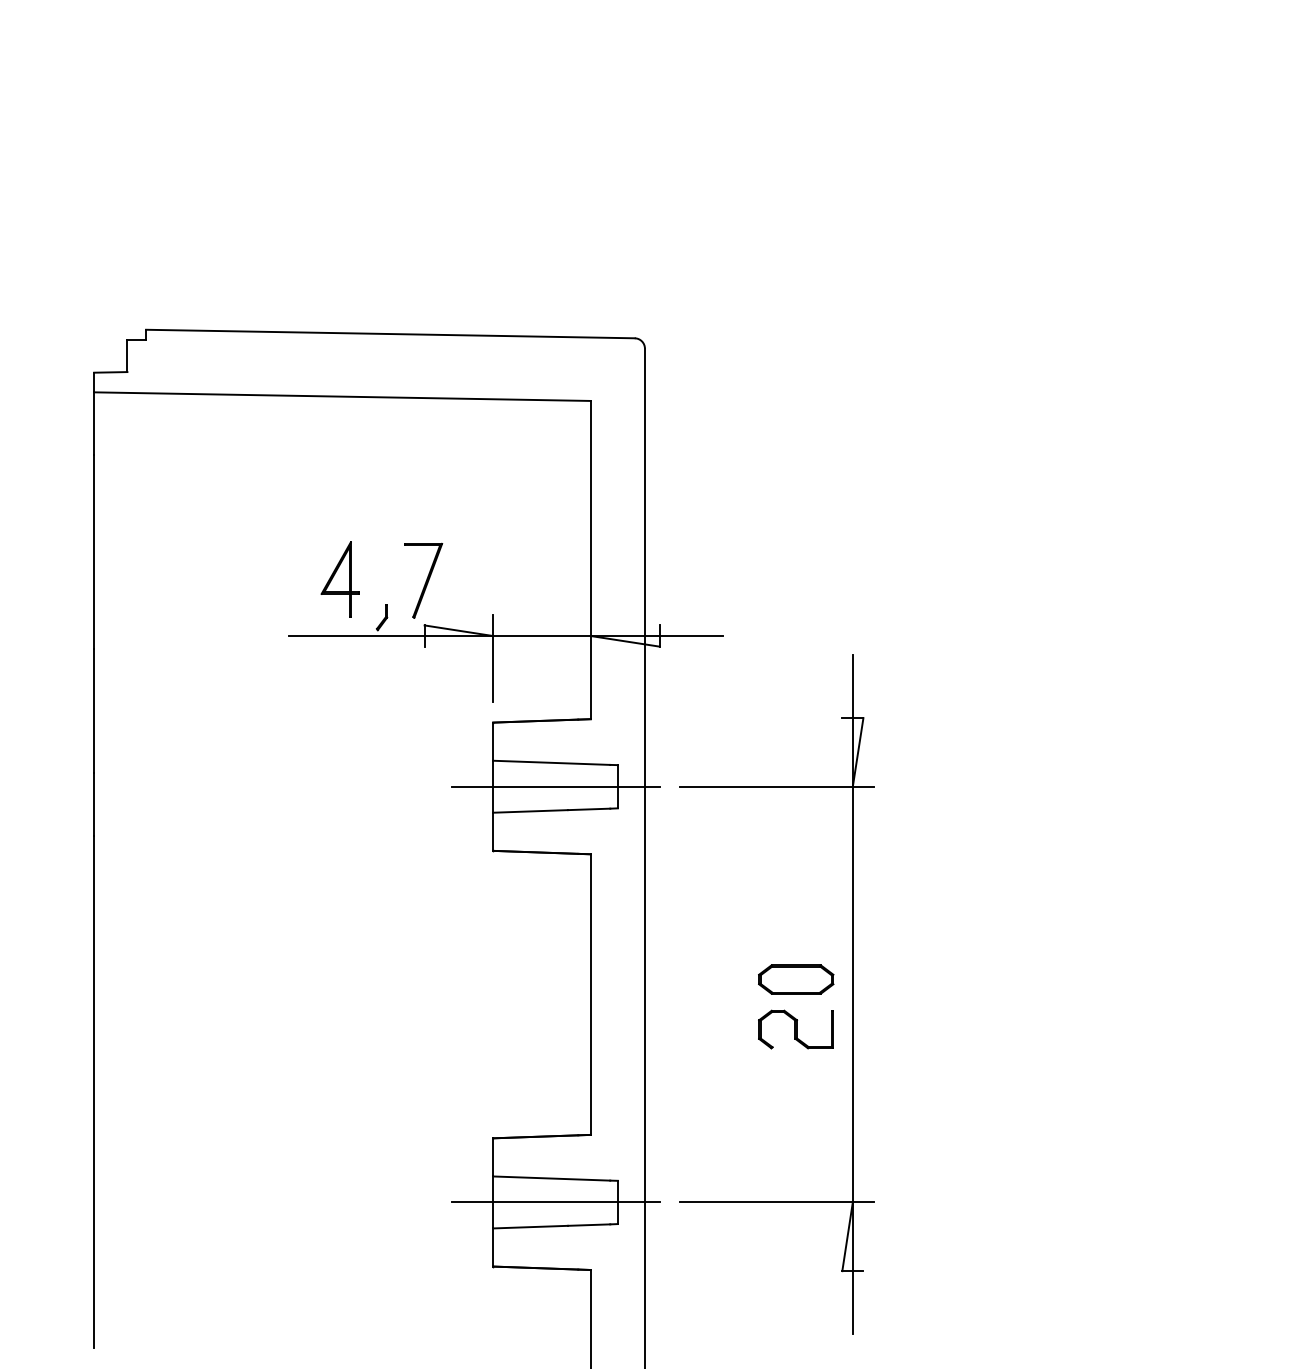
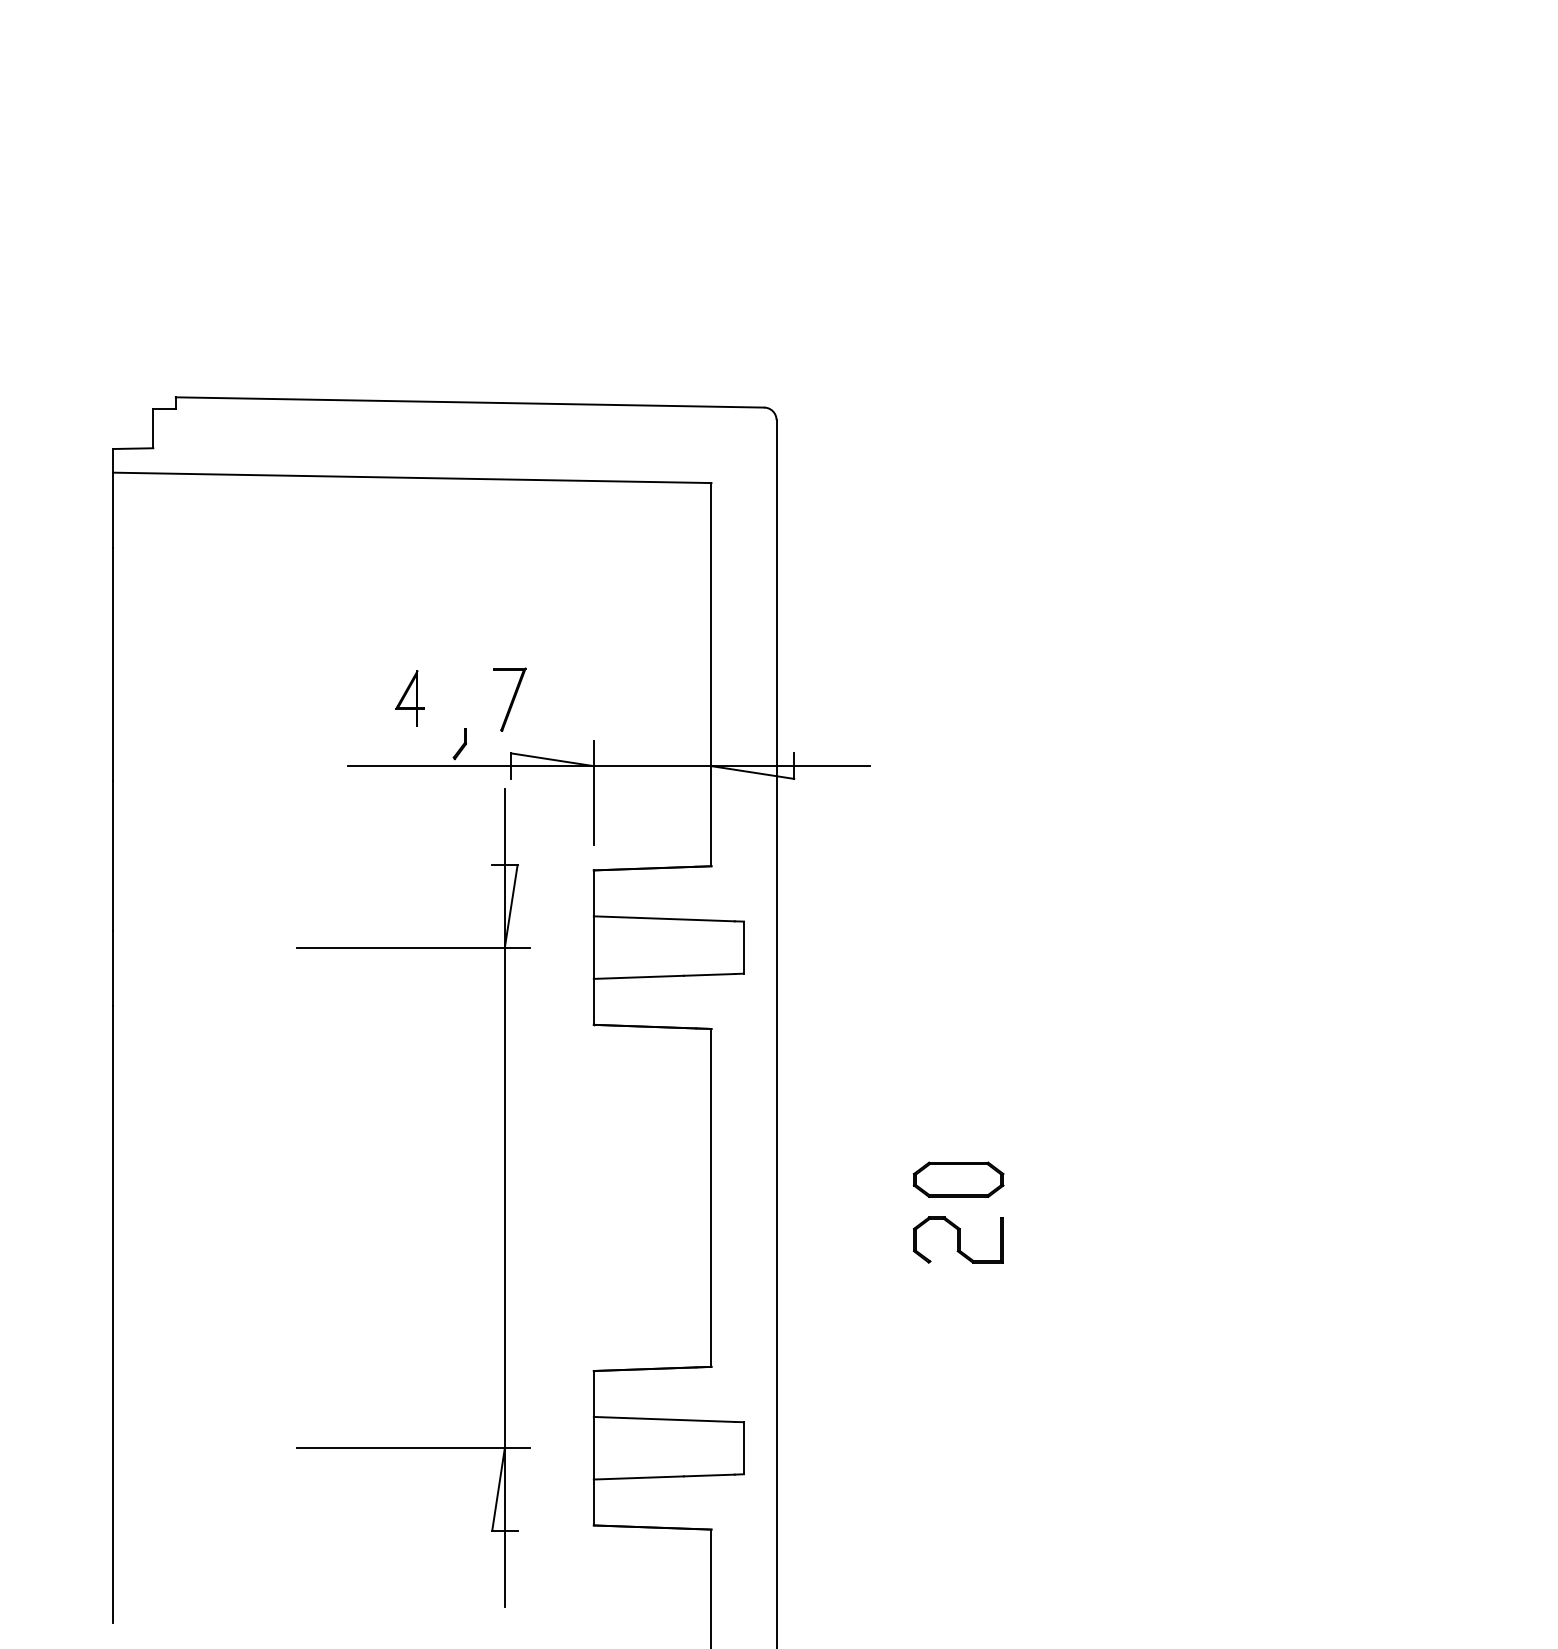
part: (340, 579) -> (409, 698), size x0.6
part: (423, 580) -> (509, 699), size x0.7
line: (555, 786) -> (668, 947), removed
part: (852, 994) -> (504, 1197), moved
line: (555, 1202) -> (668, 1448), removed

